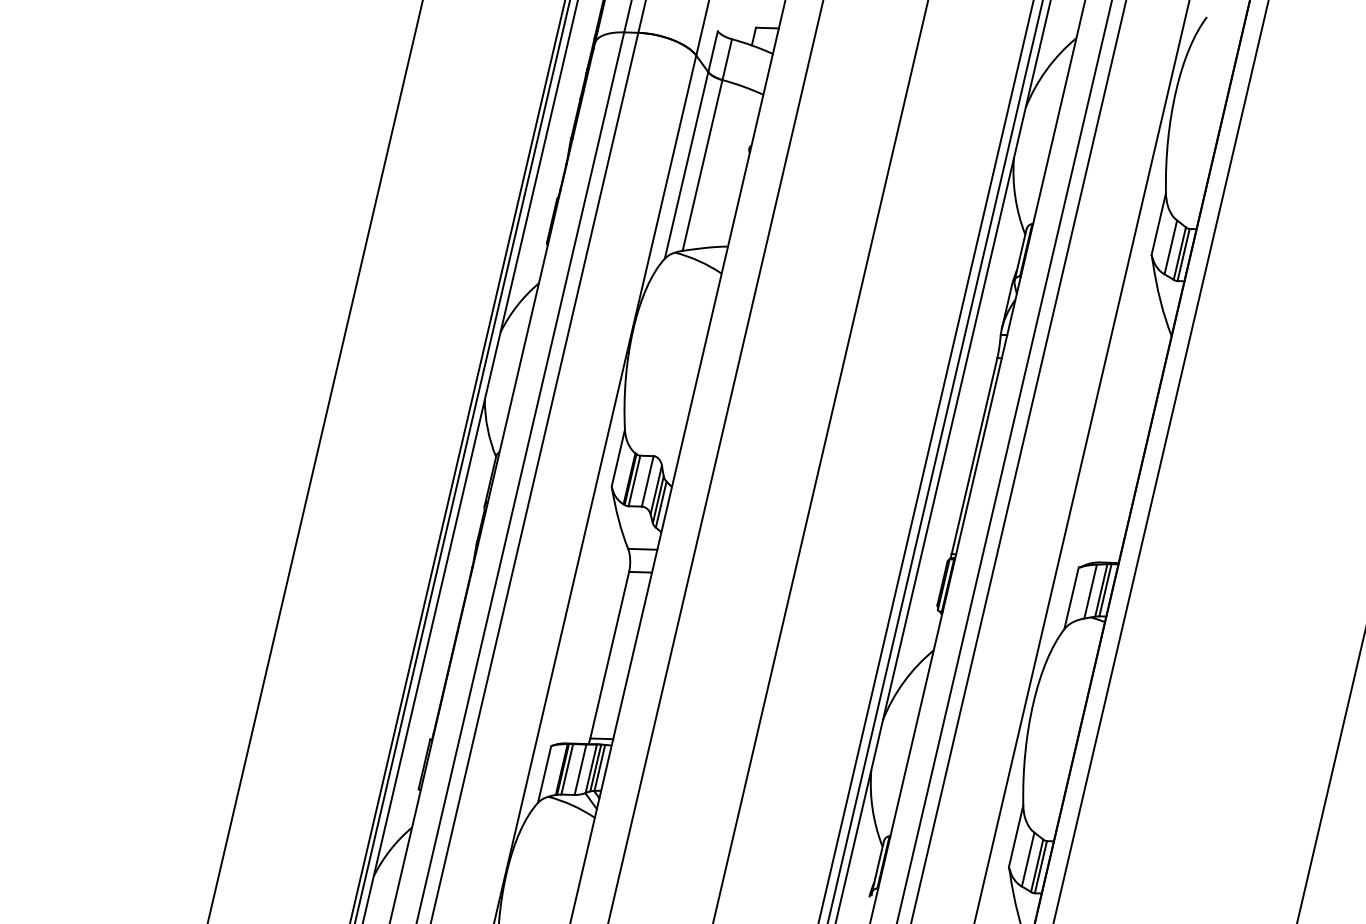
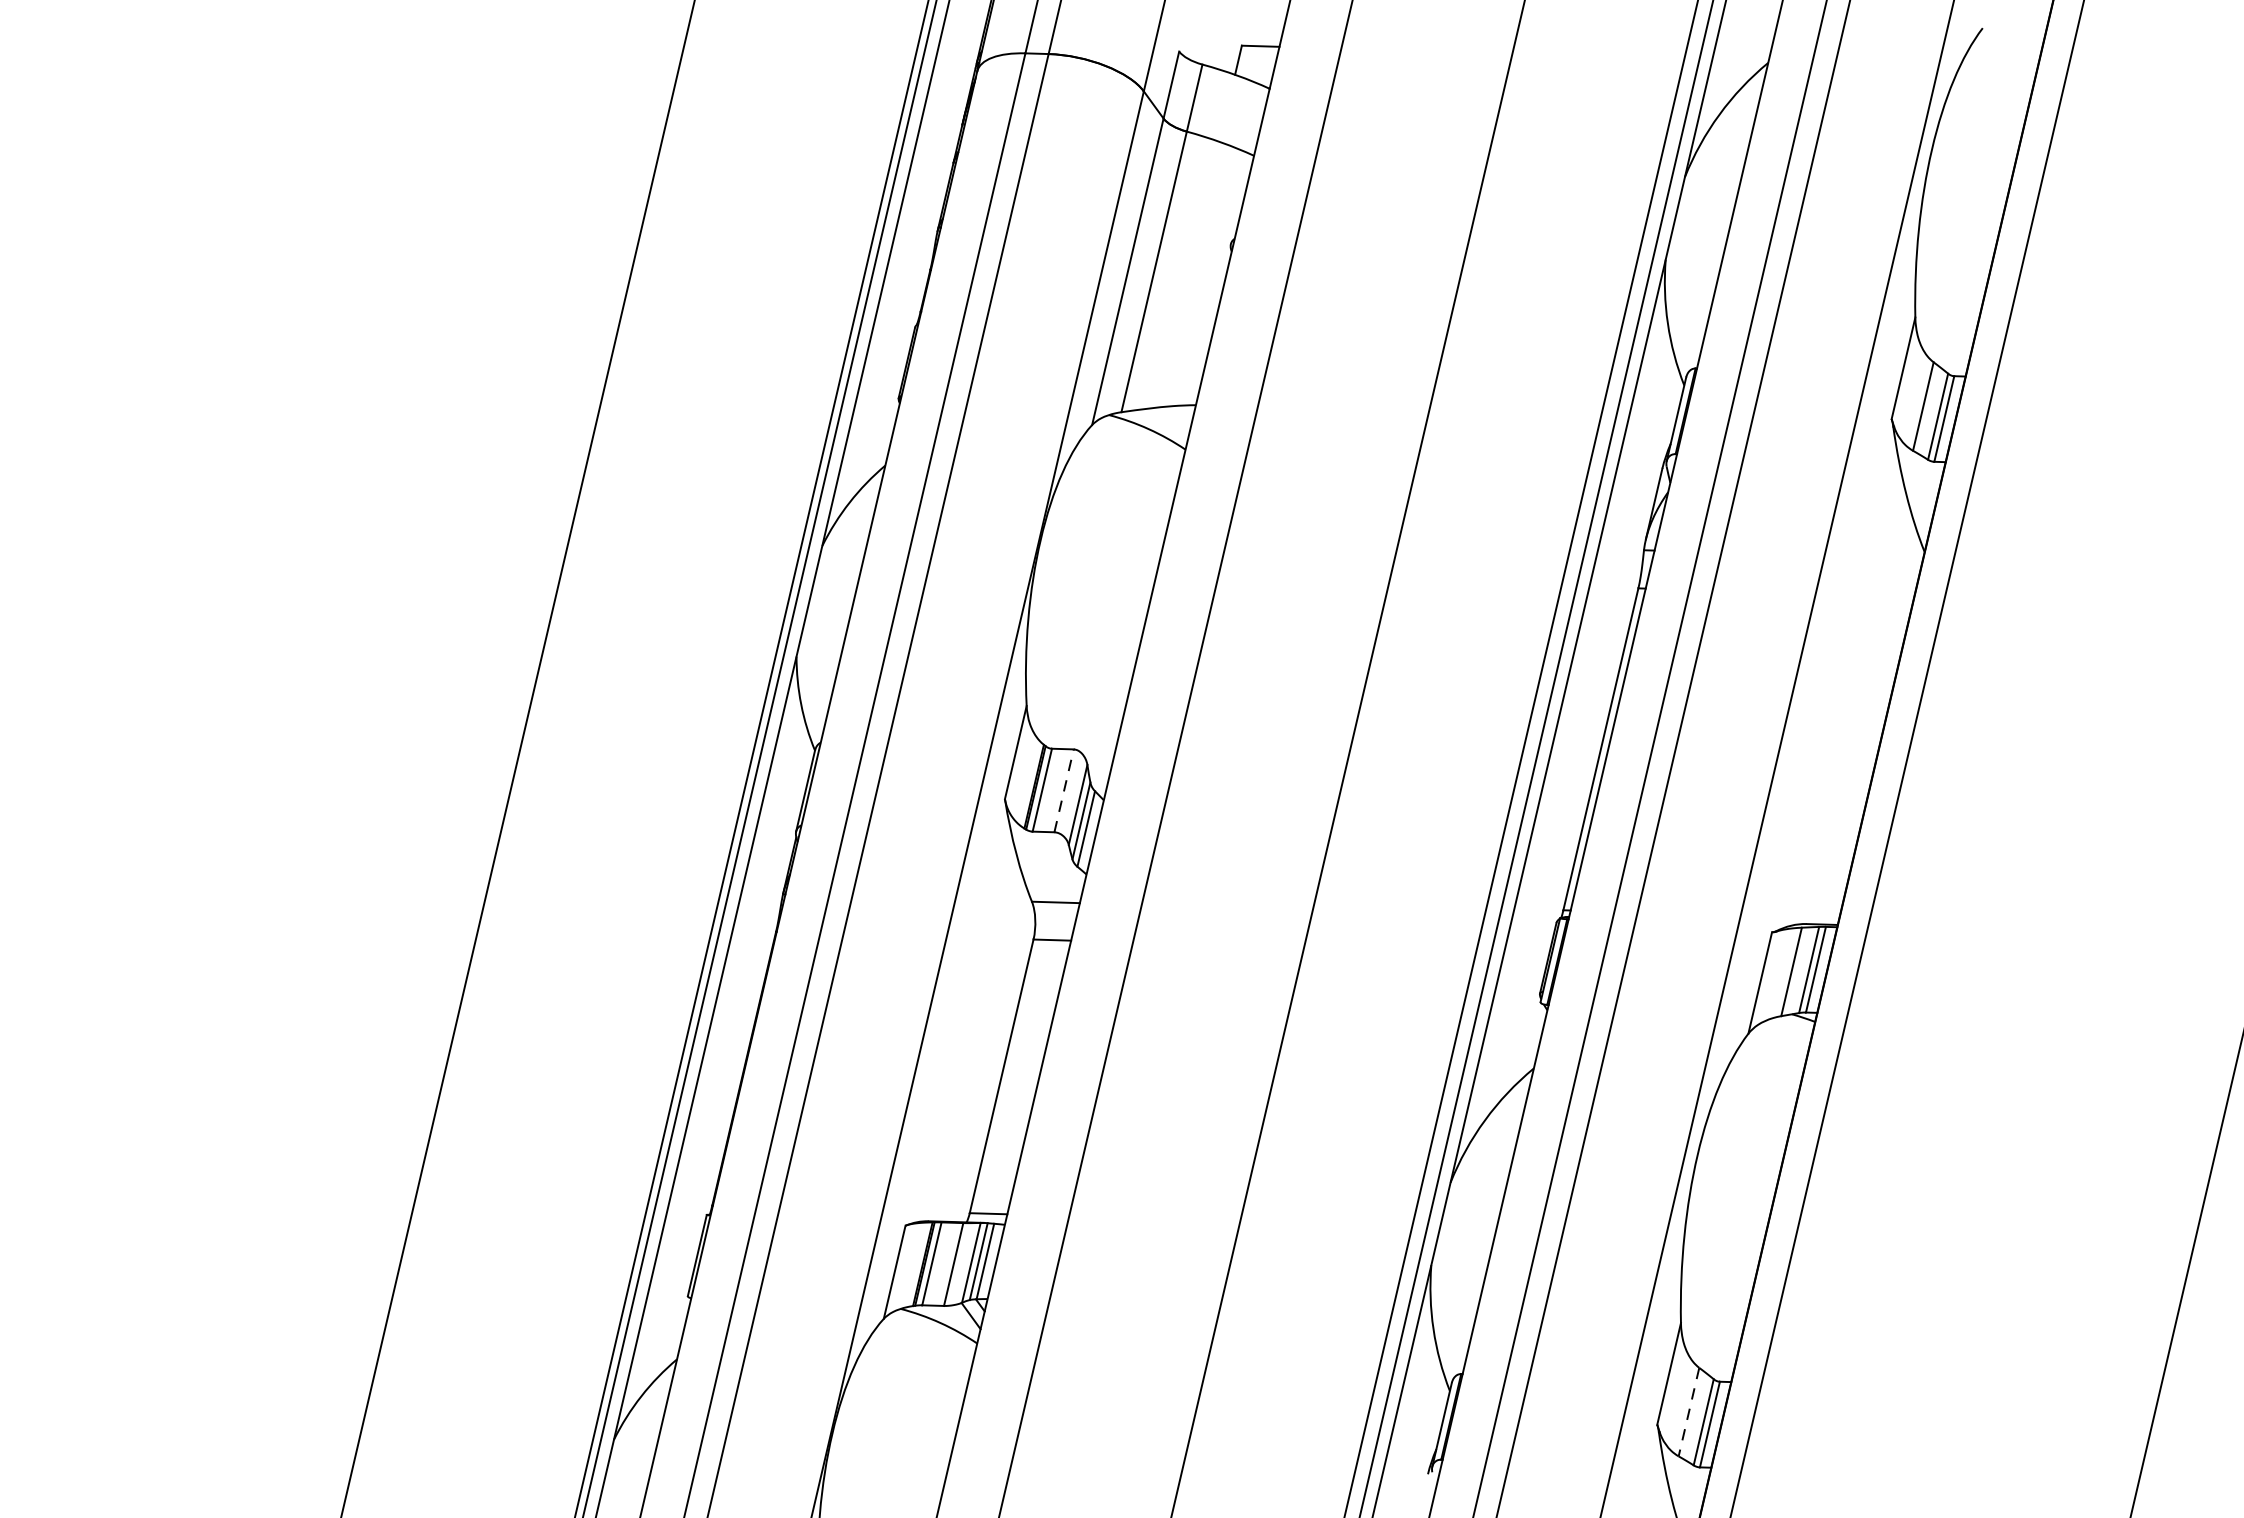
line: (647, 481) -> (1063, 791), solid -> dashed
line: (1028, 859) -> (1689, 1411), solid -> dashed

